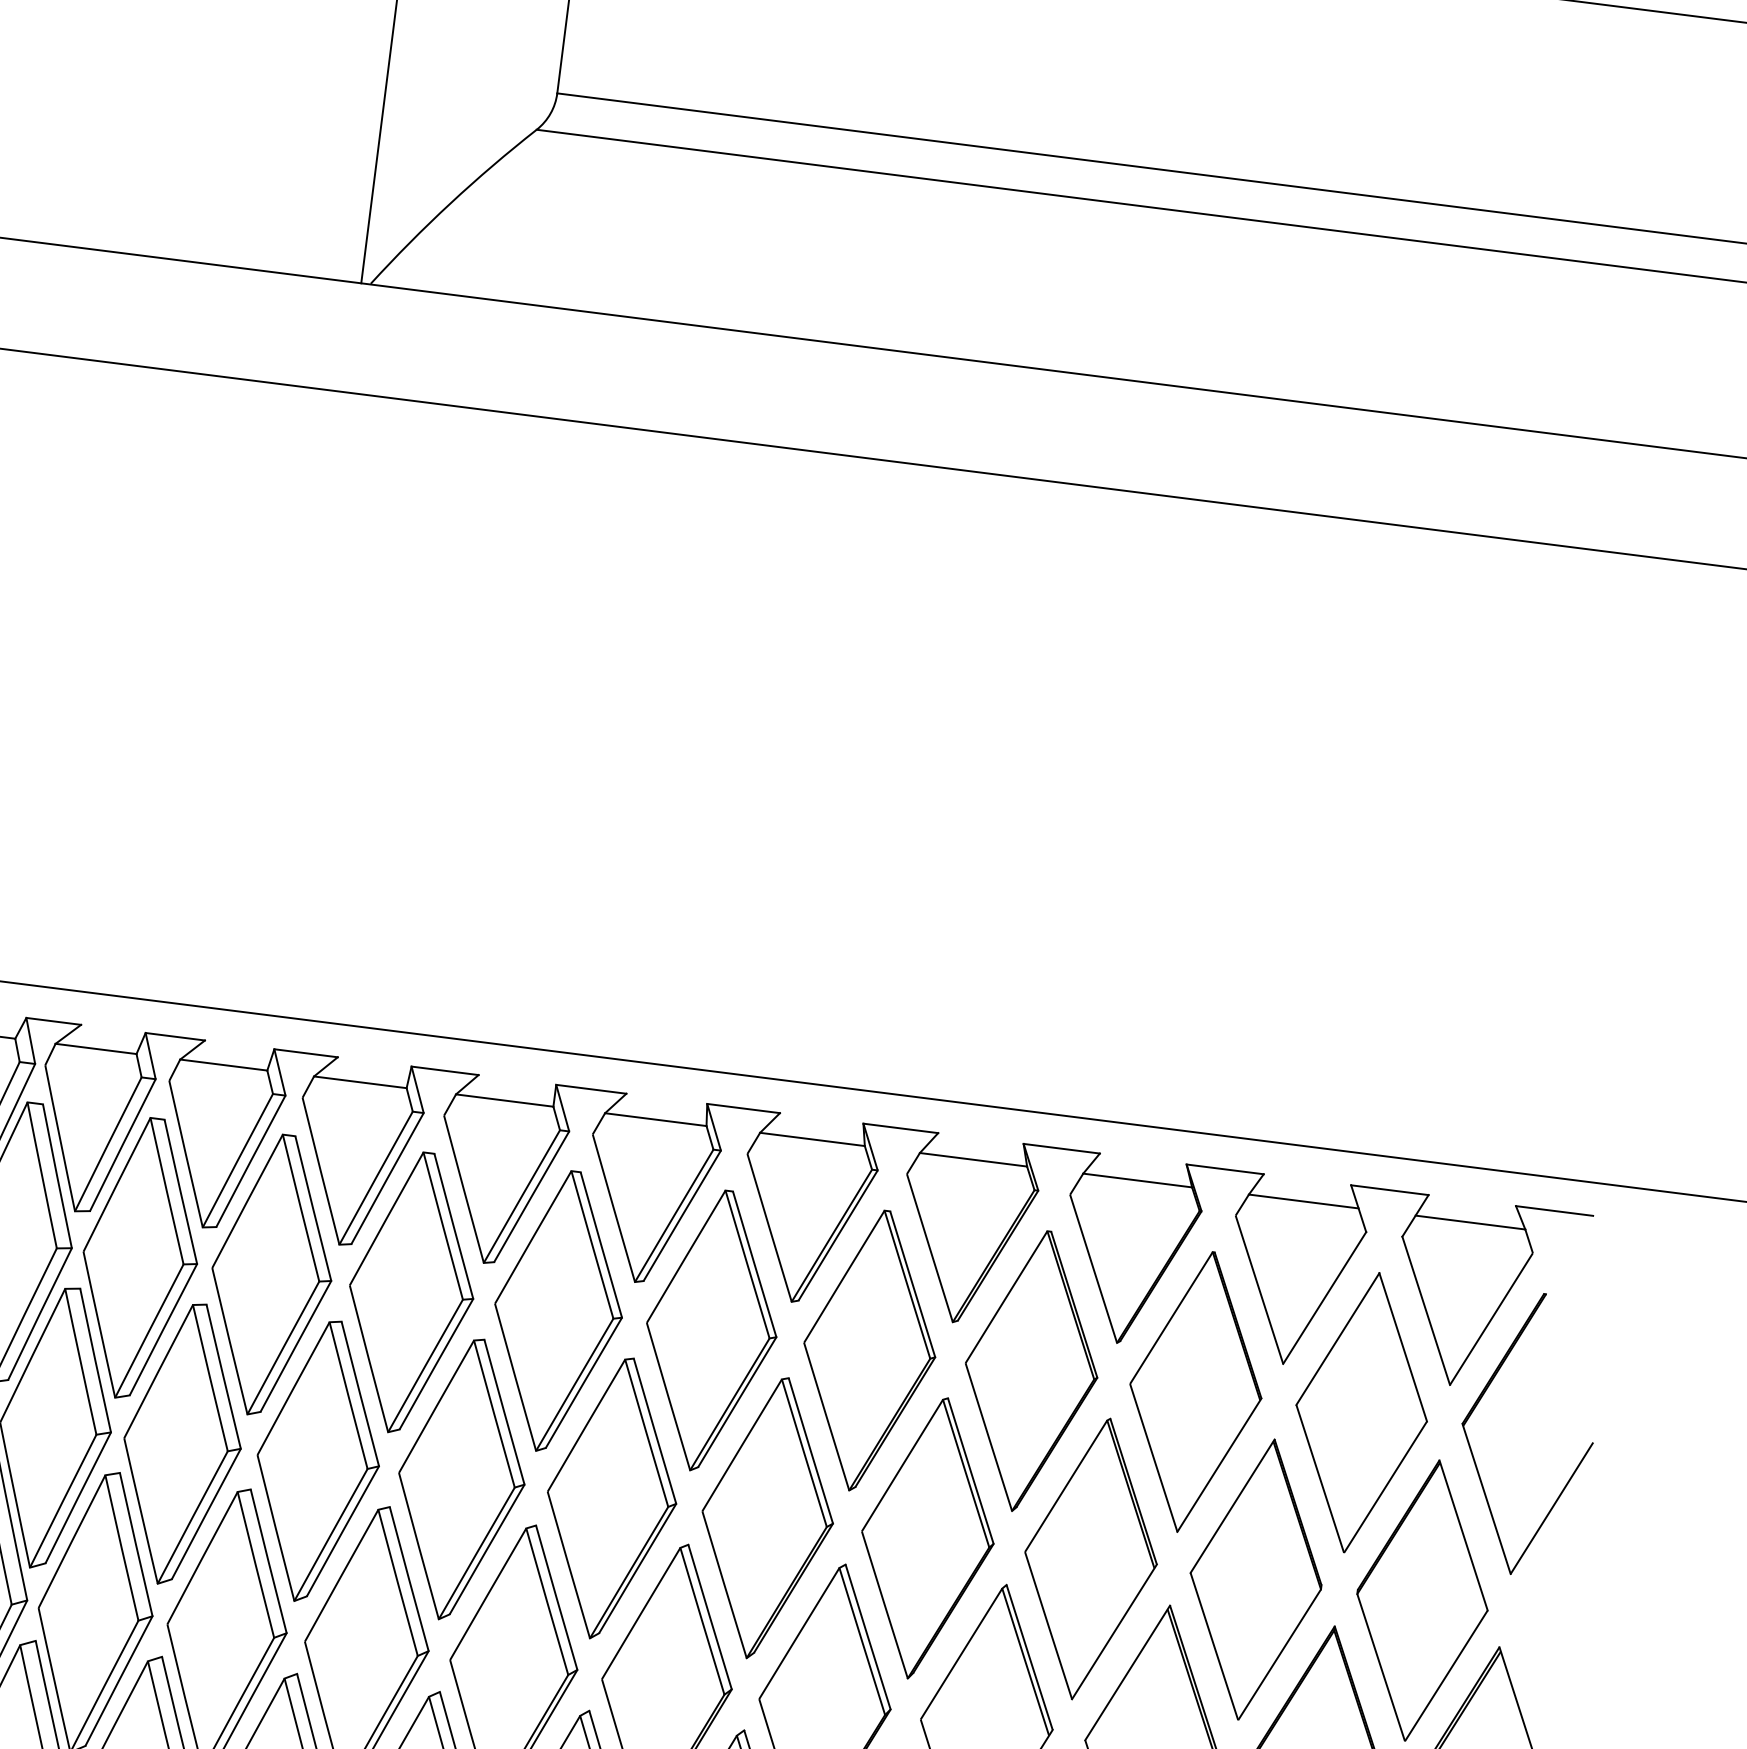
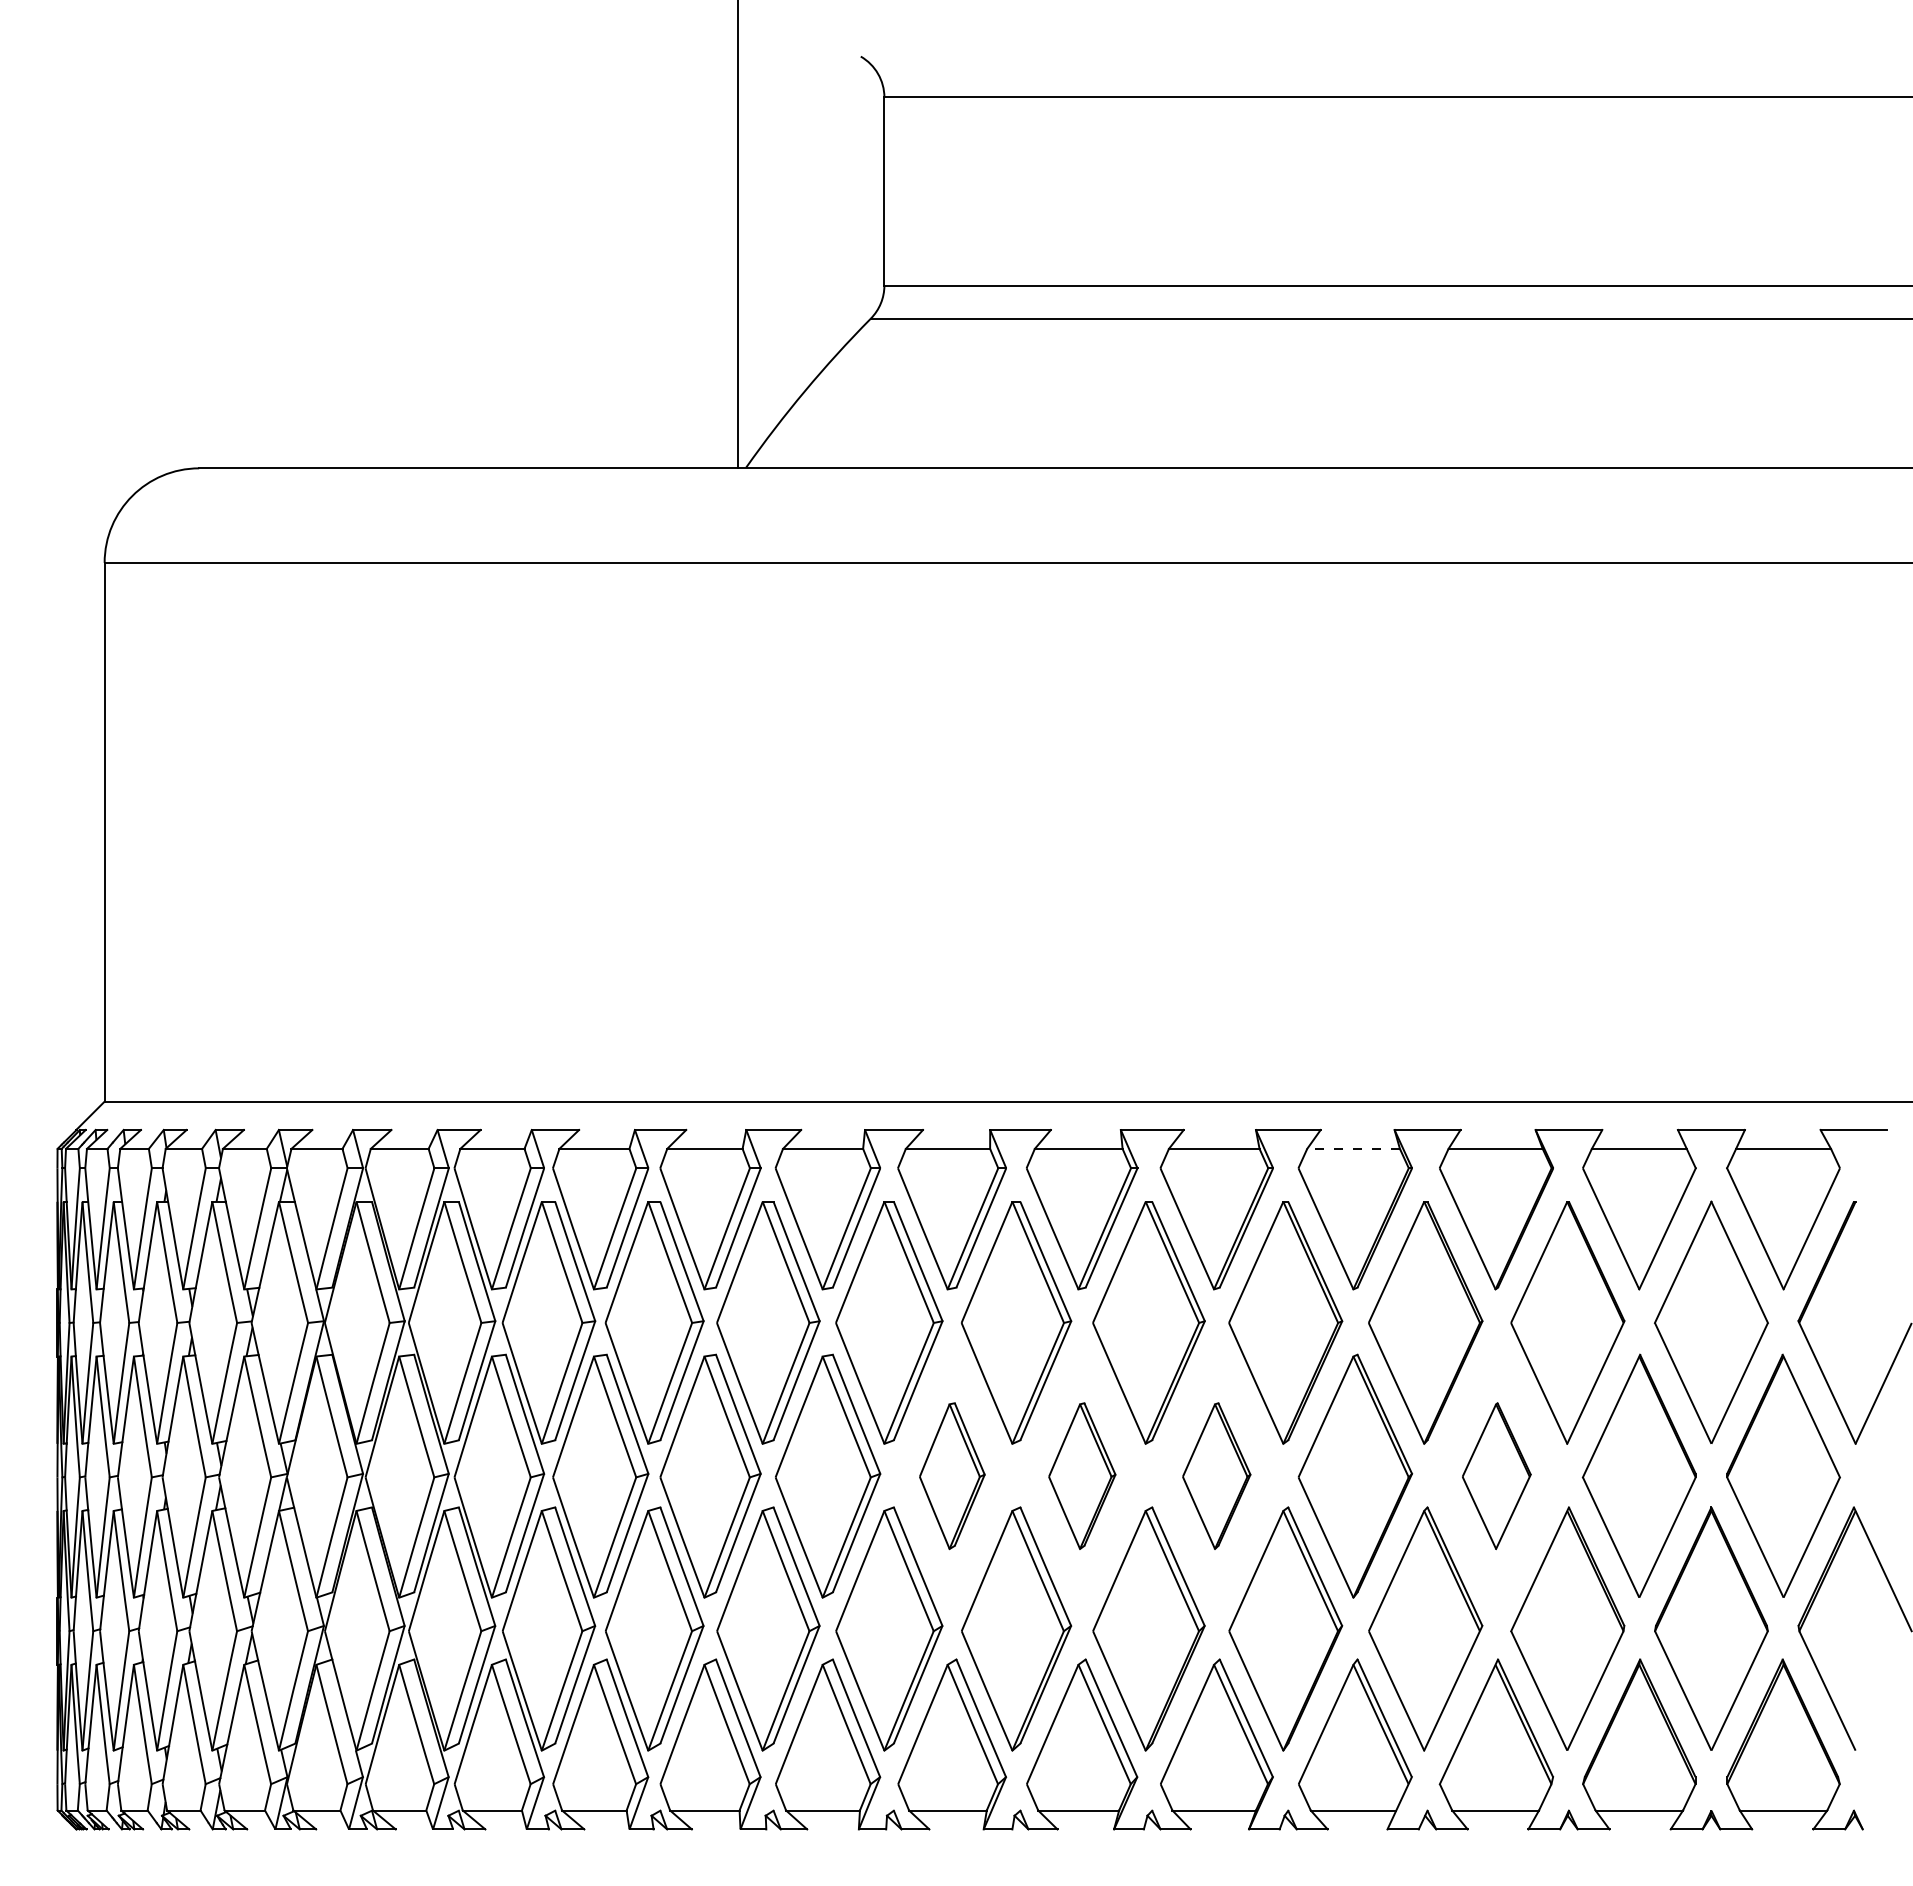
line: (973, 1159) -> (1353, 1148), solid -> dashed
part: (462, 1478) -> (952, 1475), size x0.6
part: (612, 1497) -> (1082, 1475), size x0.6
part: (767, 1517) -> (1216, 1475), size x0.6
part: (1090, 1558) -> (1496, 1475), size x0.6

